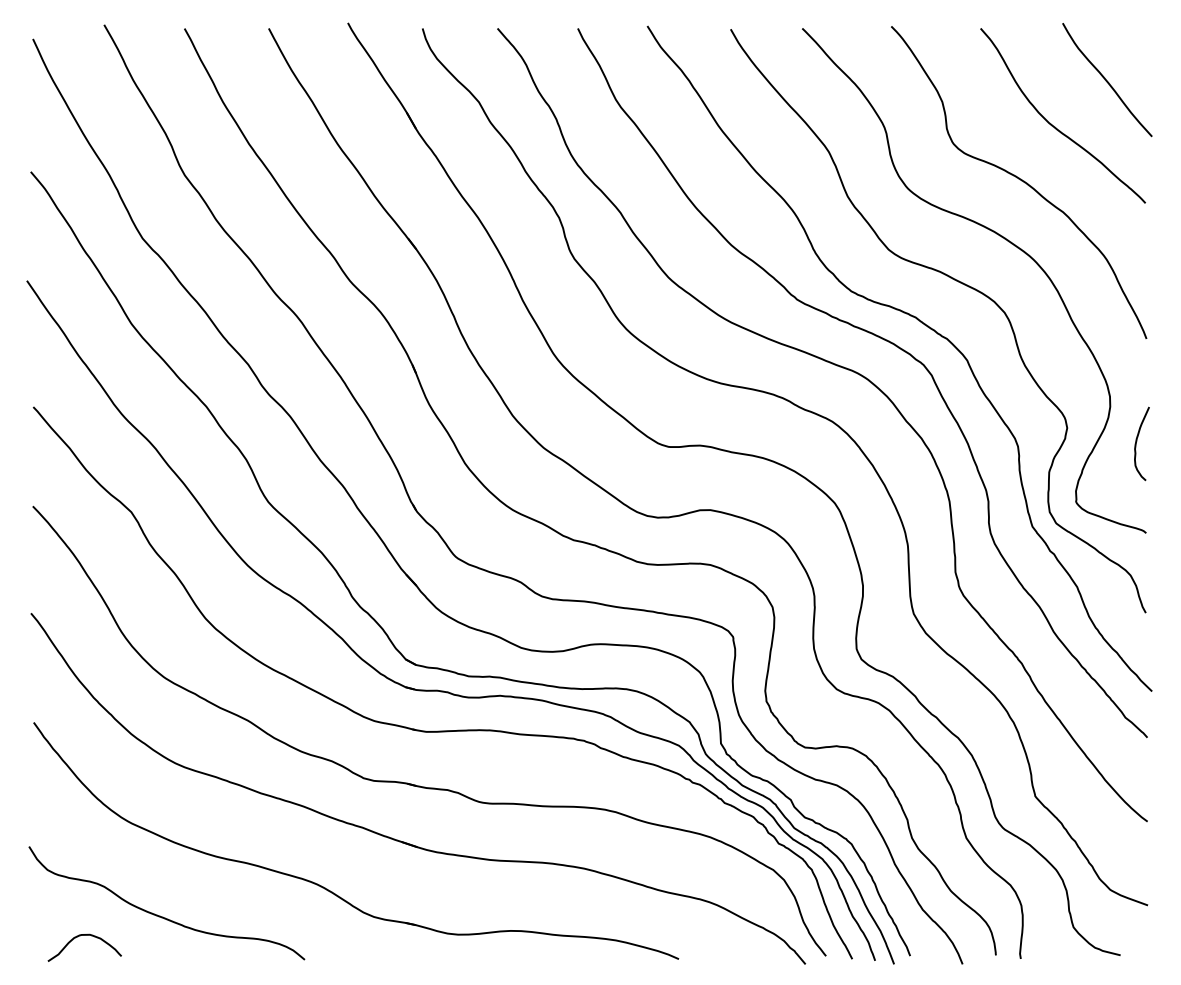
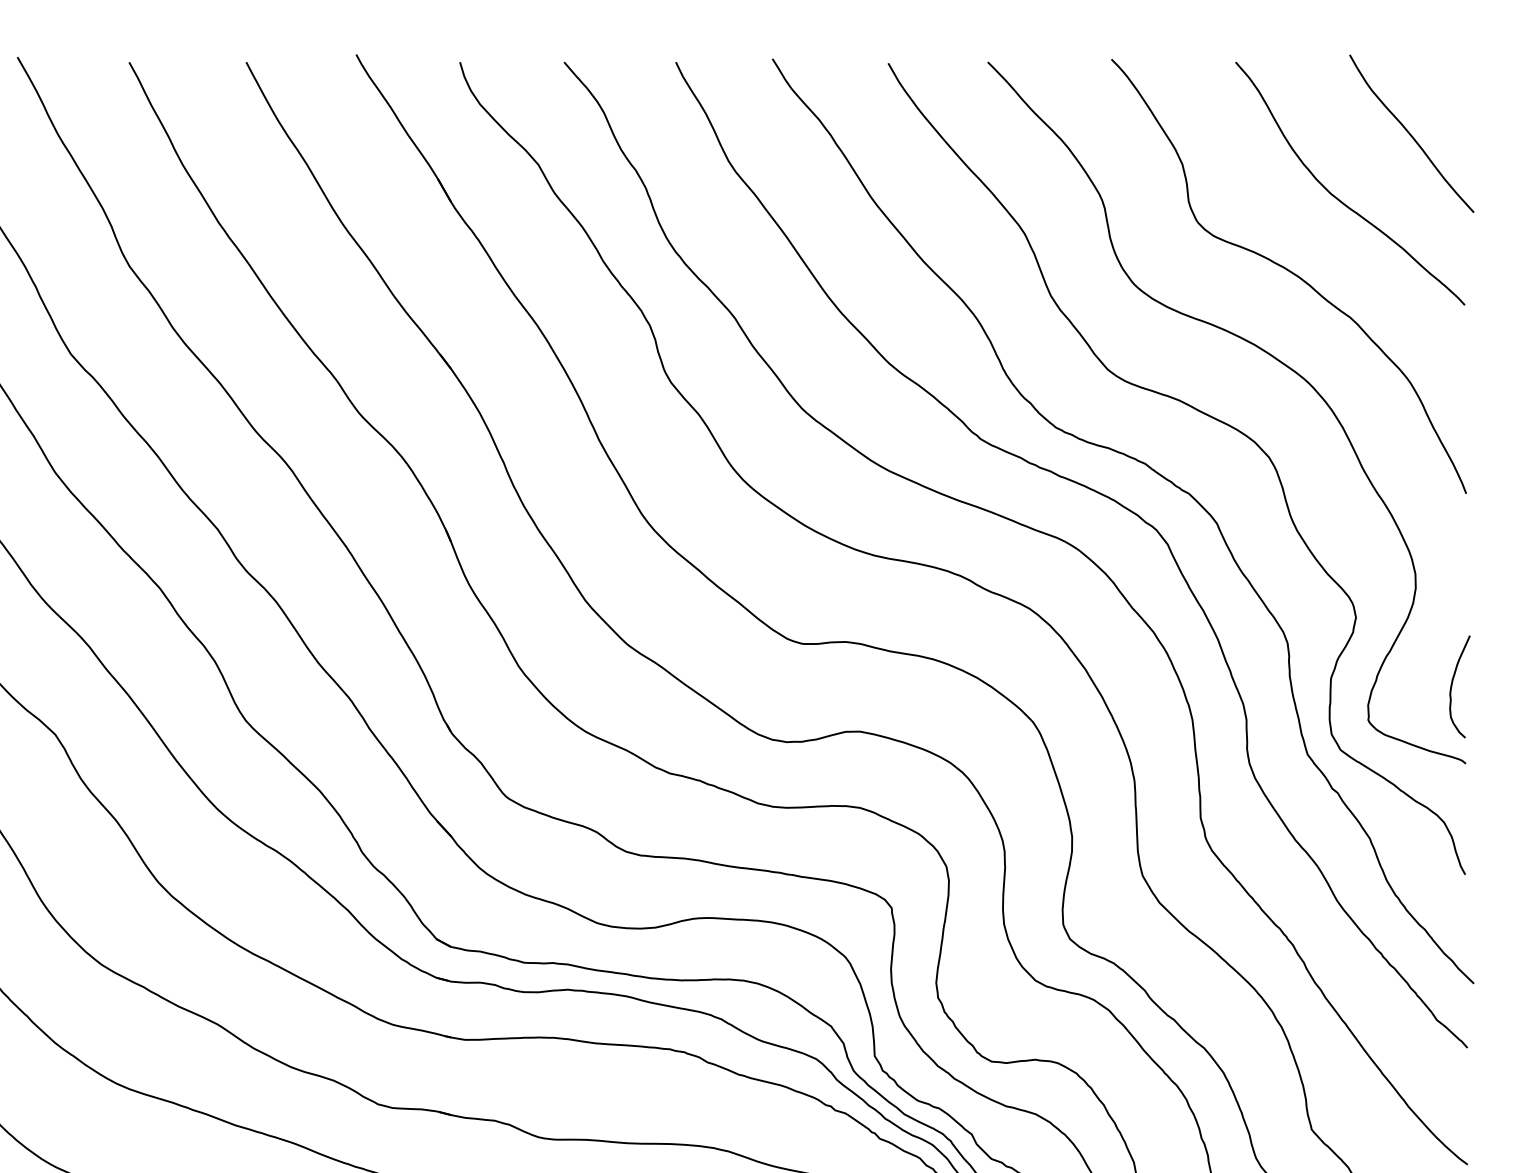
curve: (1137, 441) -> (1453, 683), moved

